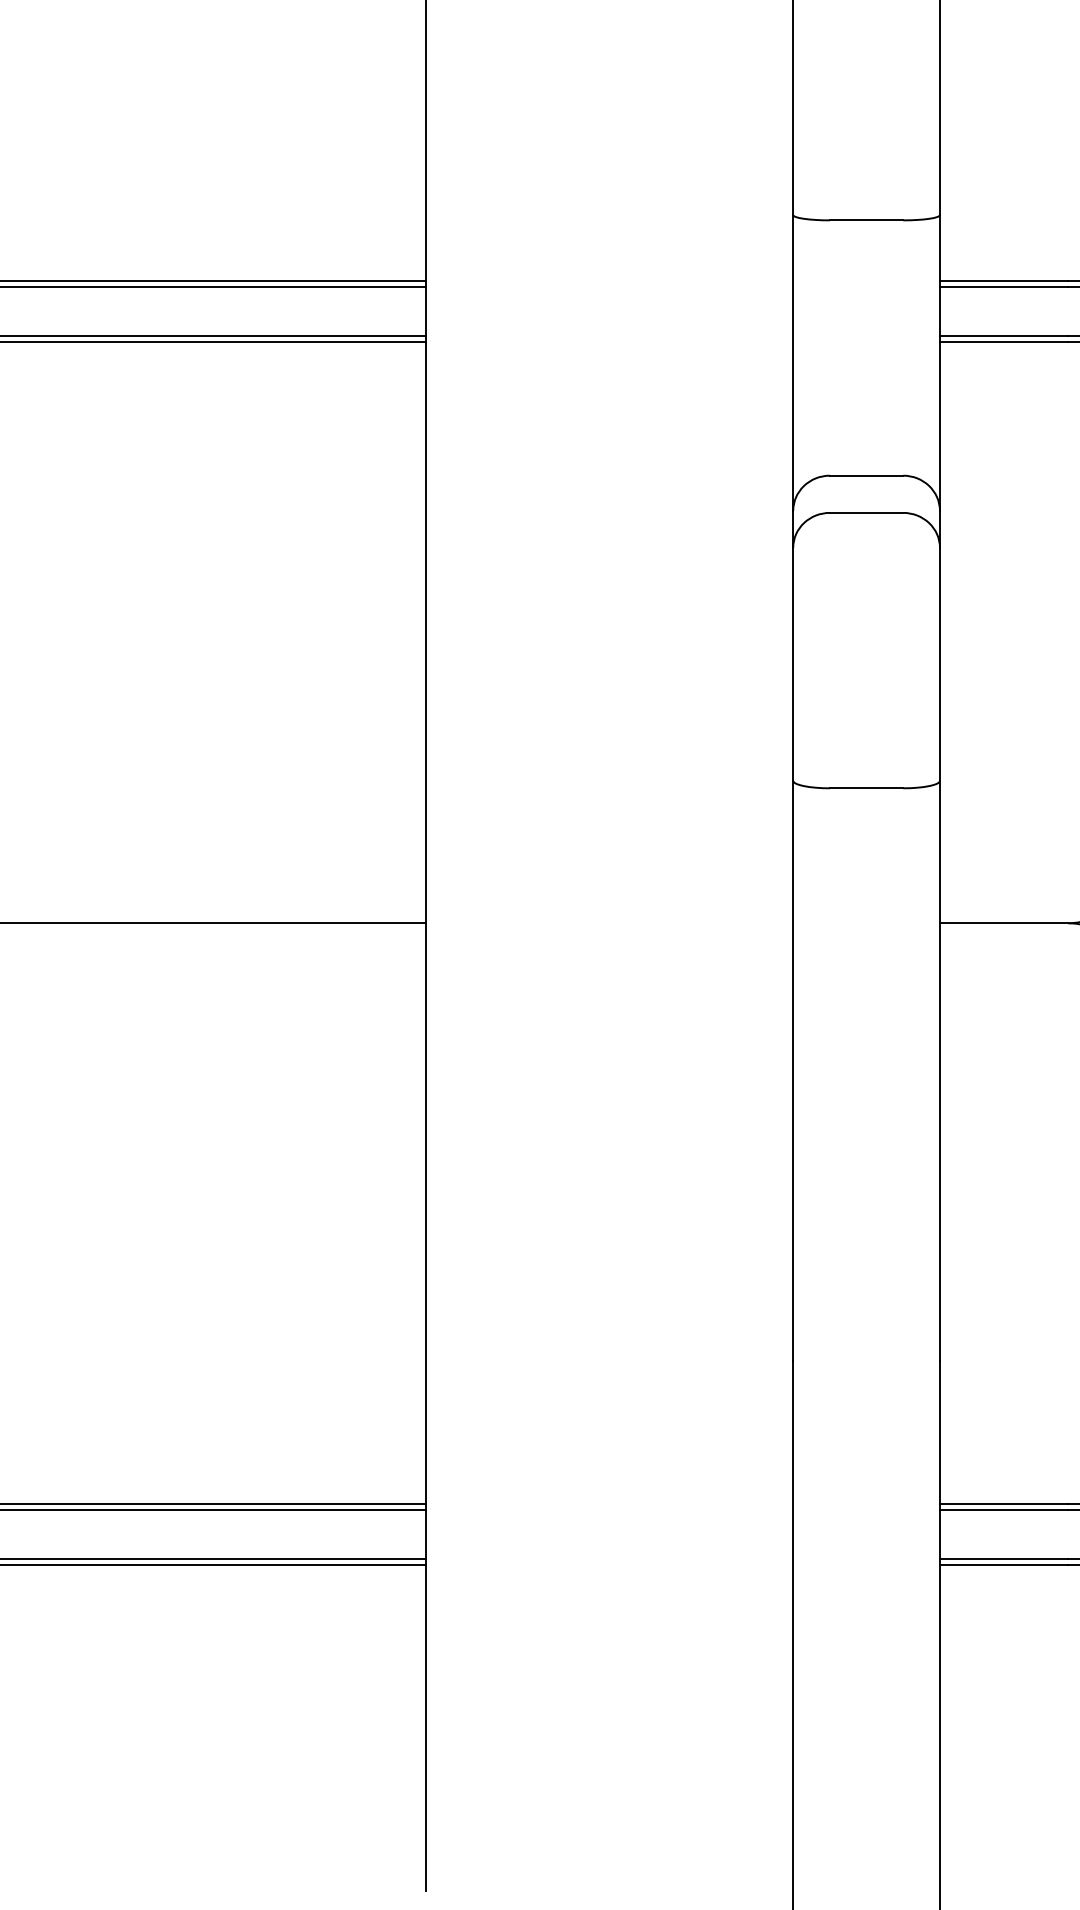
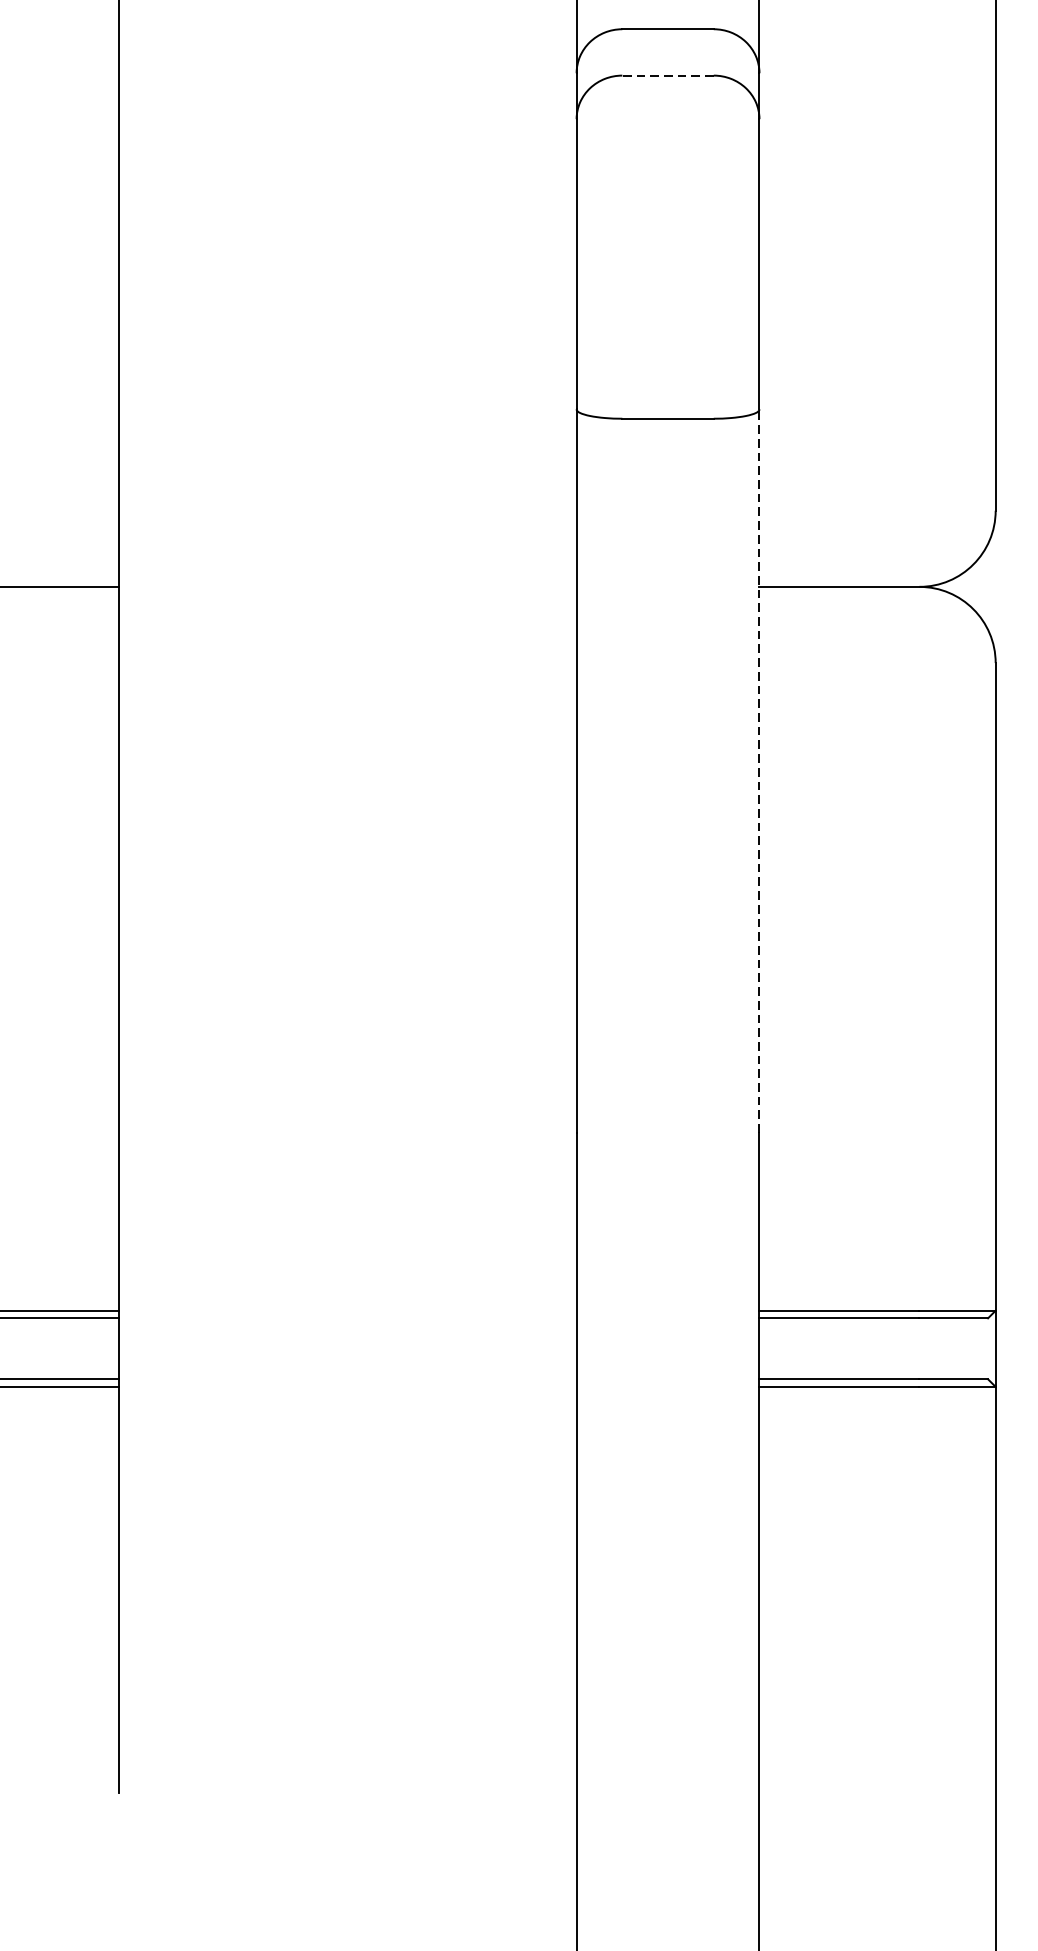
line: (866, 512) -> (667, 75), solid -> dashed
line: (939, 1070) -> (758, 770), solid -> dashed

